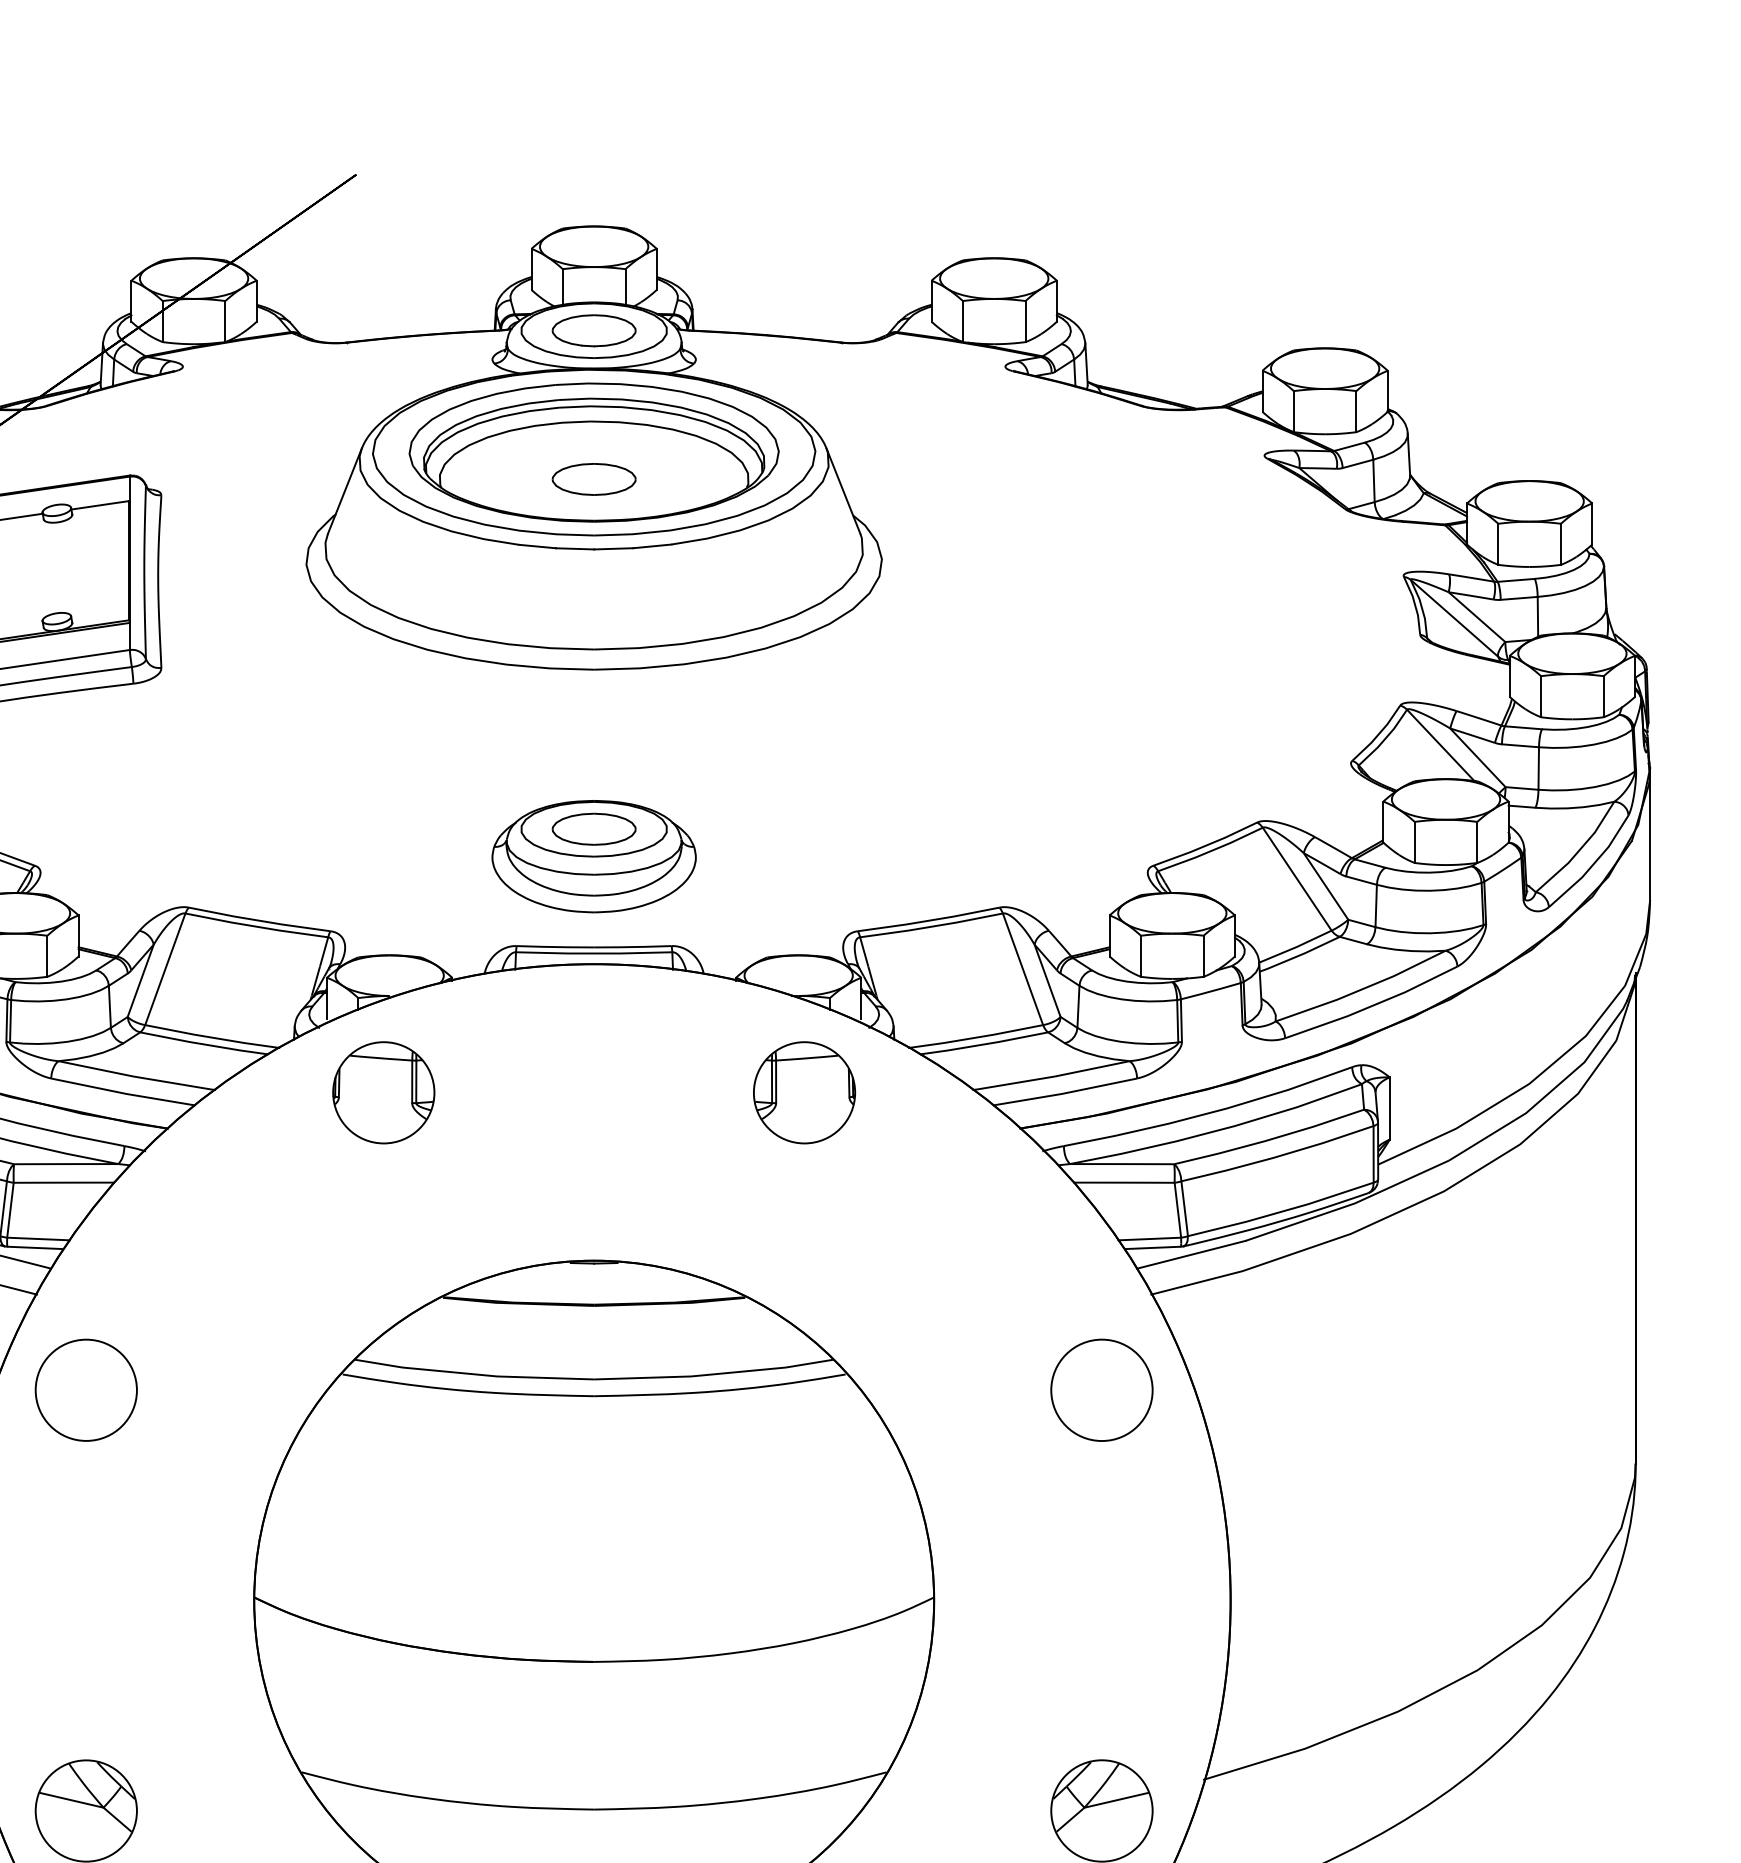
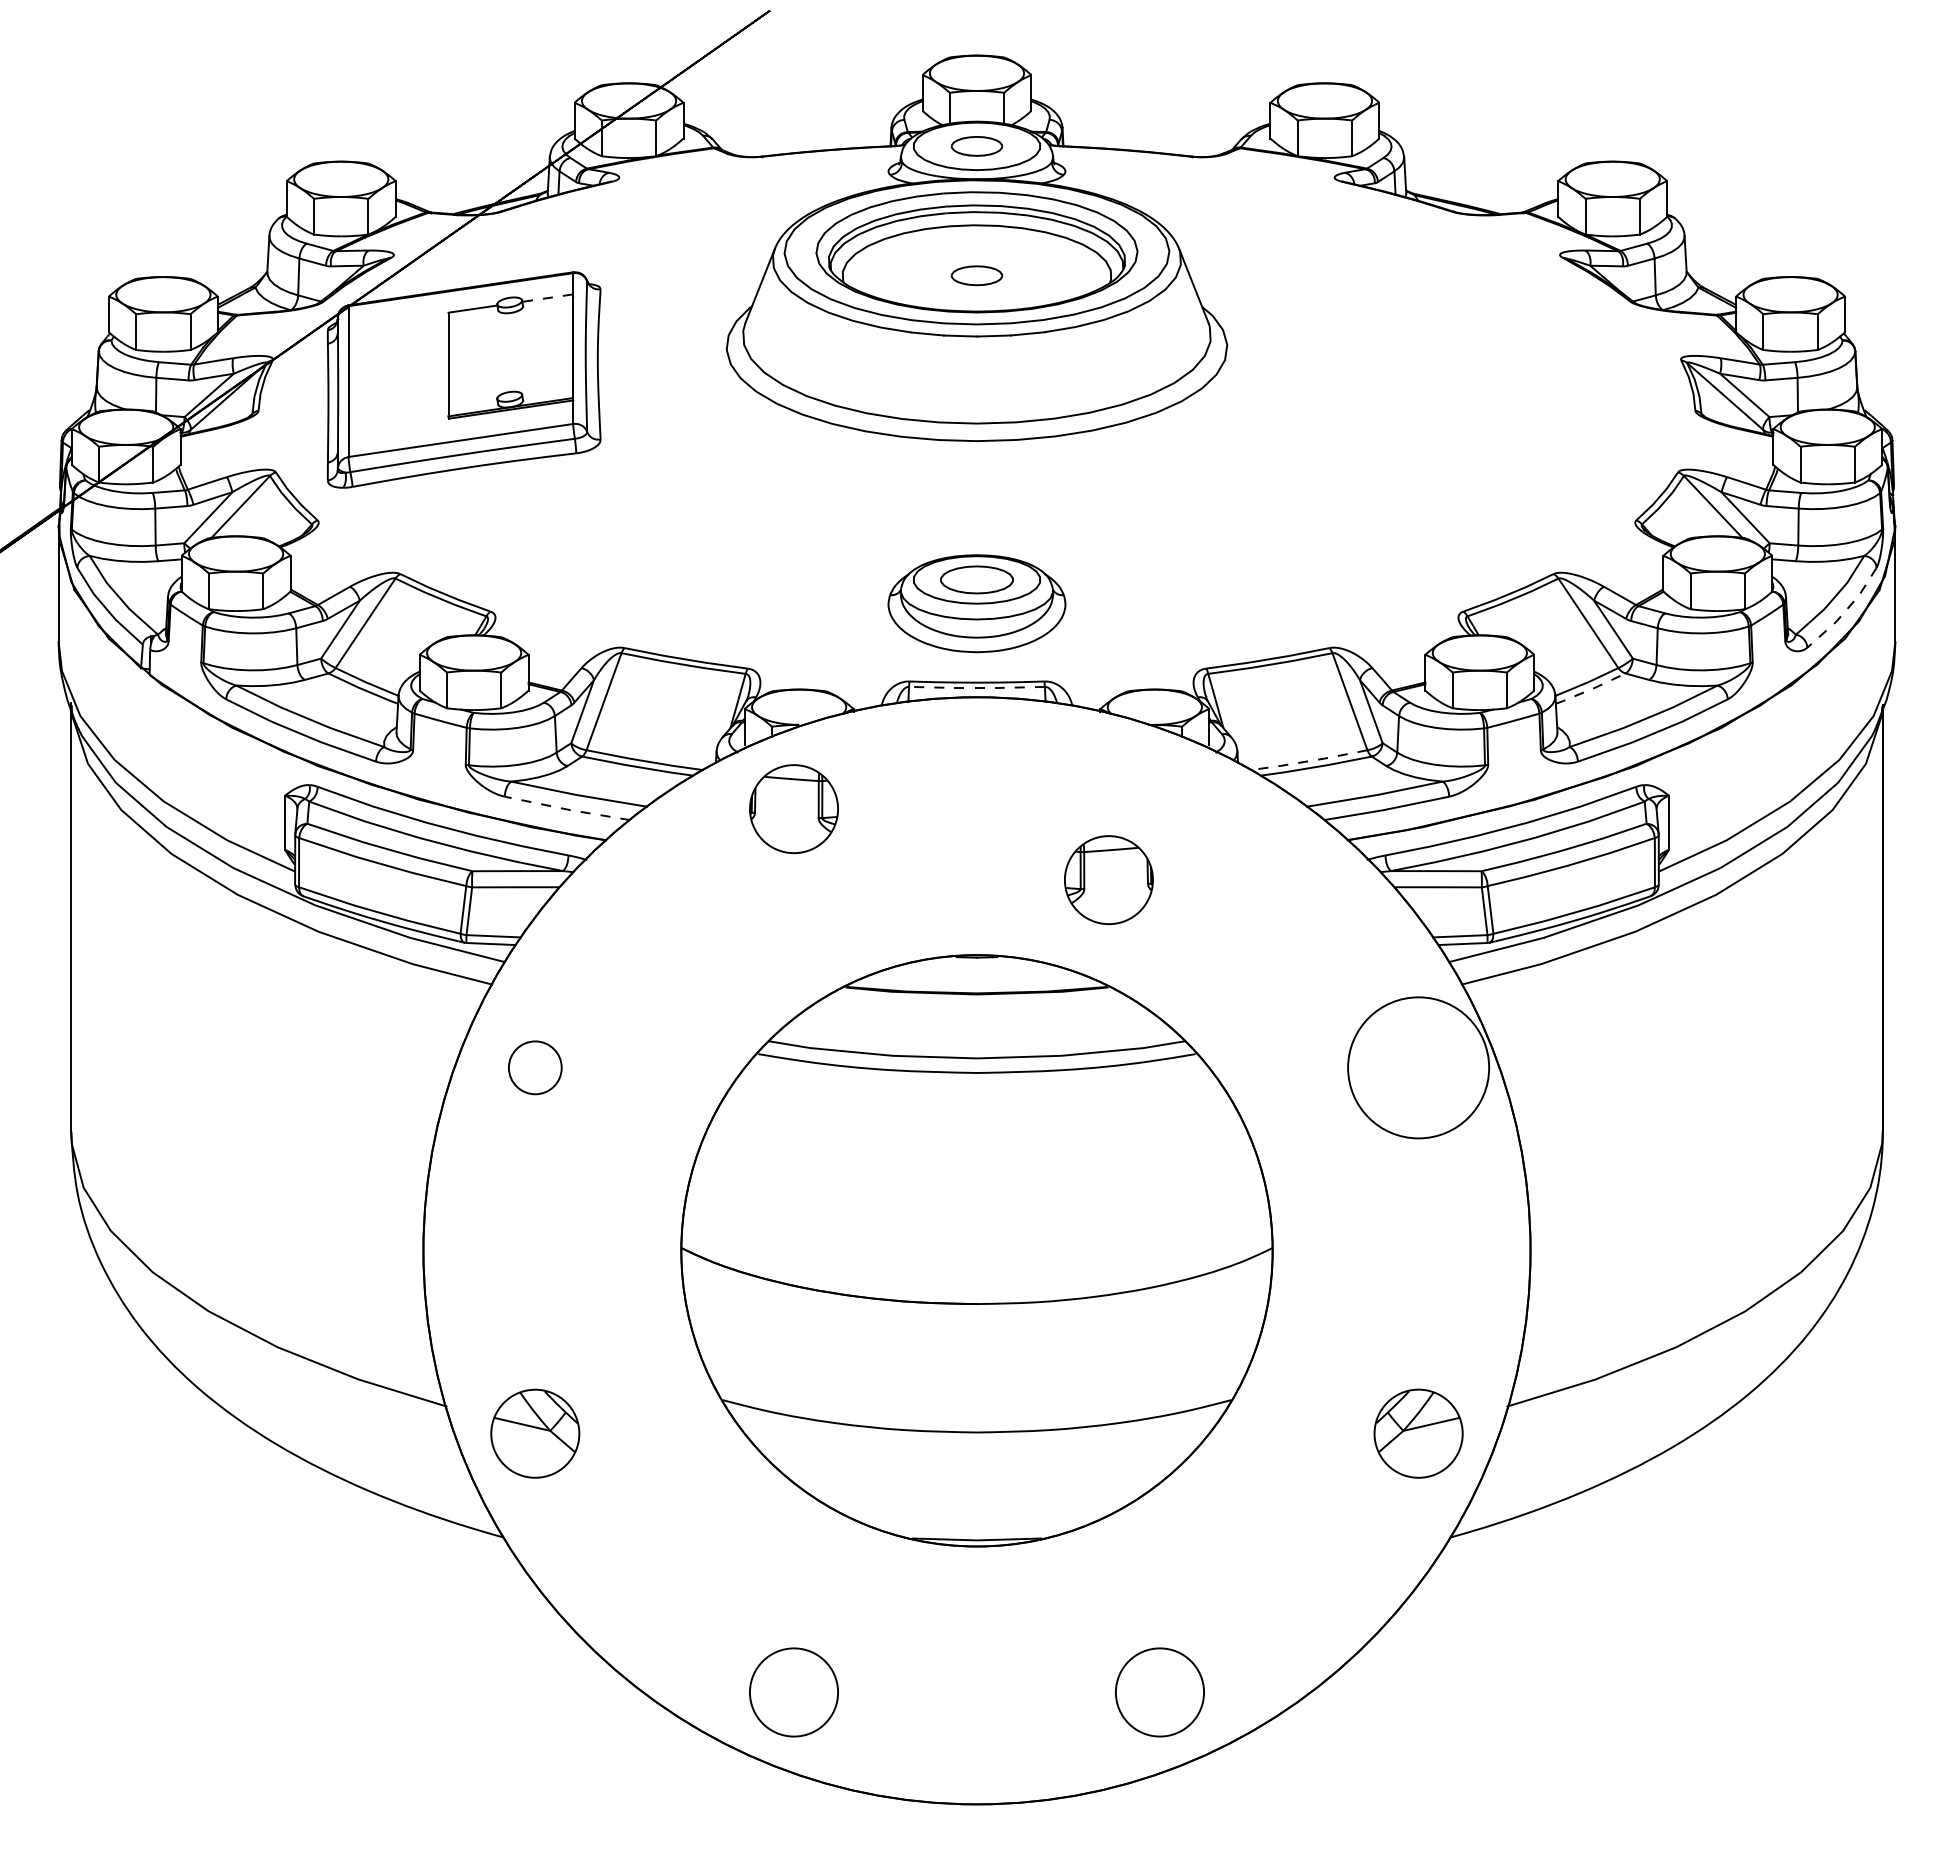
part: (593, 330) -> (976, 146), size x0.7
part: (593, 479) -> (976, 275), size x0.7
line: (100, 505) -> (547, 298), solid -> dashed
line: (1592, 864) -> (1845, 610), solid -> dashed
line: (594, 952) -> (977, 687), solid -> dashed
line: (1299, 955) -> (1590, 689), solid -> dashed
line: (975, 1038) -> (1308, 761), solid -> dashed
part: (804, 1092) -> (1108, 879), moved
line: (123, 1093) -> (567, 809), solid -> dashed
circle: (86, 1389) -> (535, 1067), size x0.6
circle: (1101, 1389) -> (1418, 1067), size x1.6

